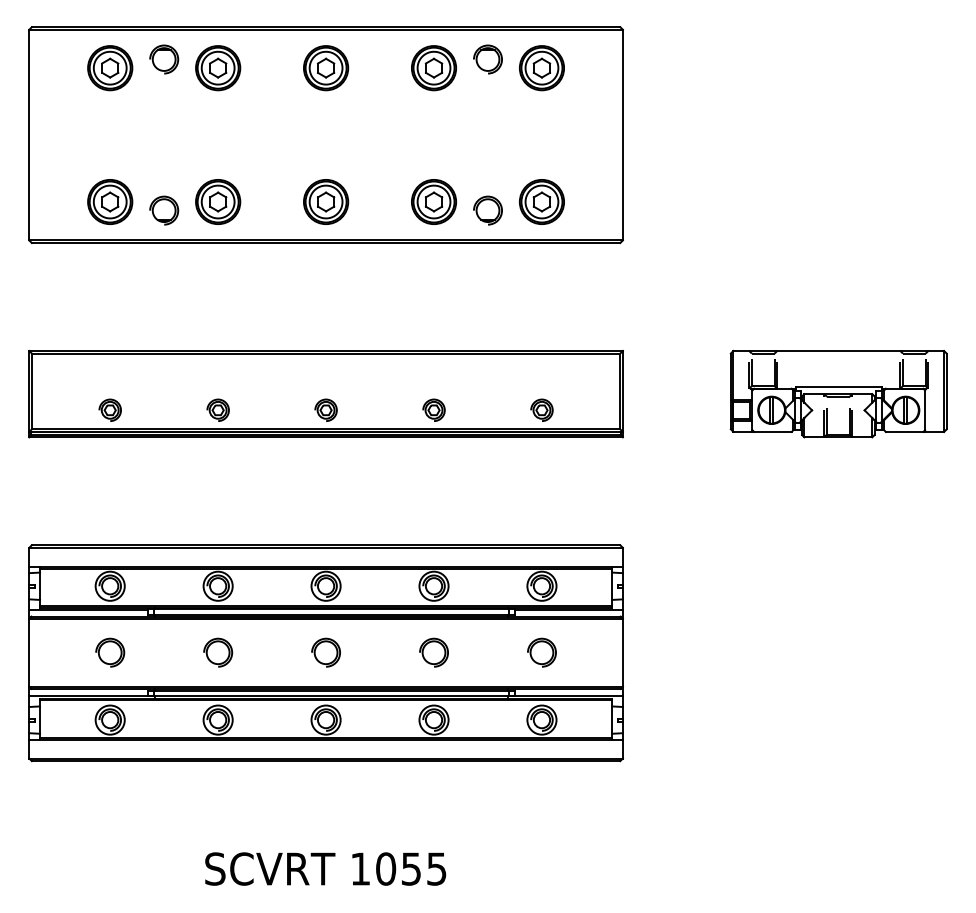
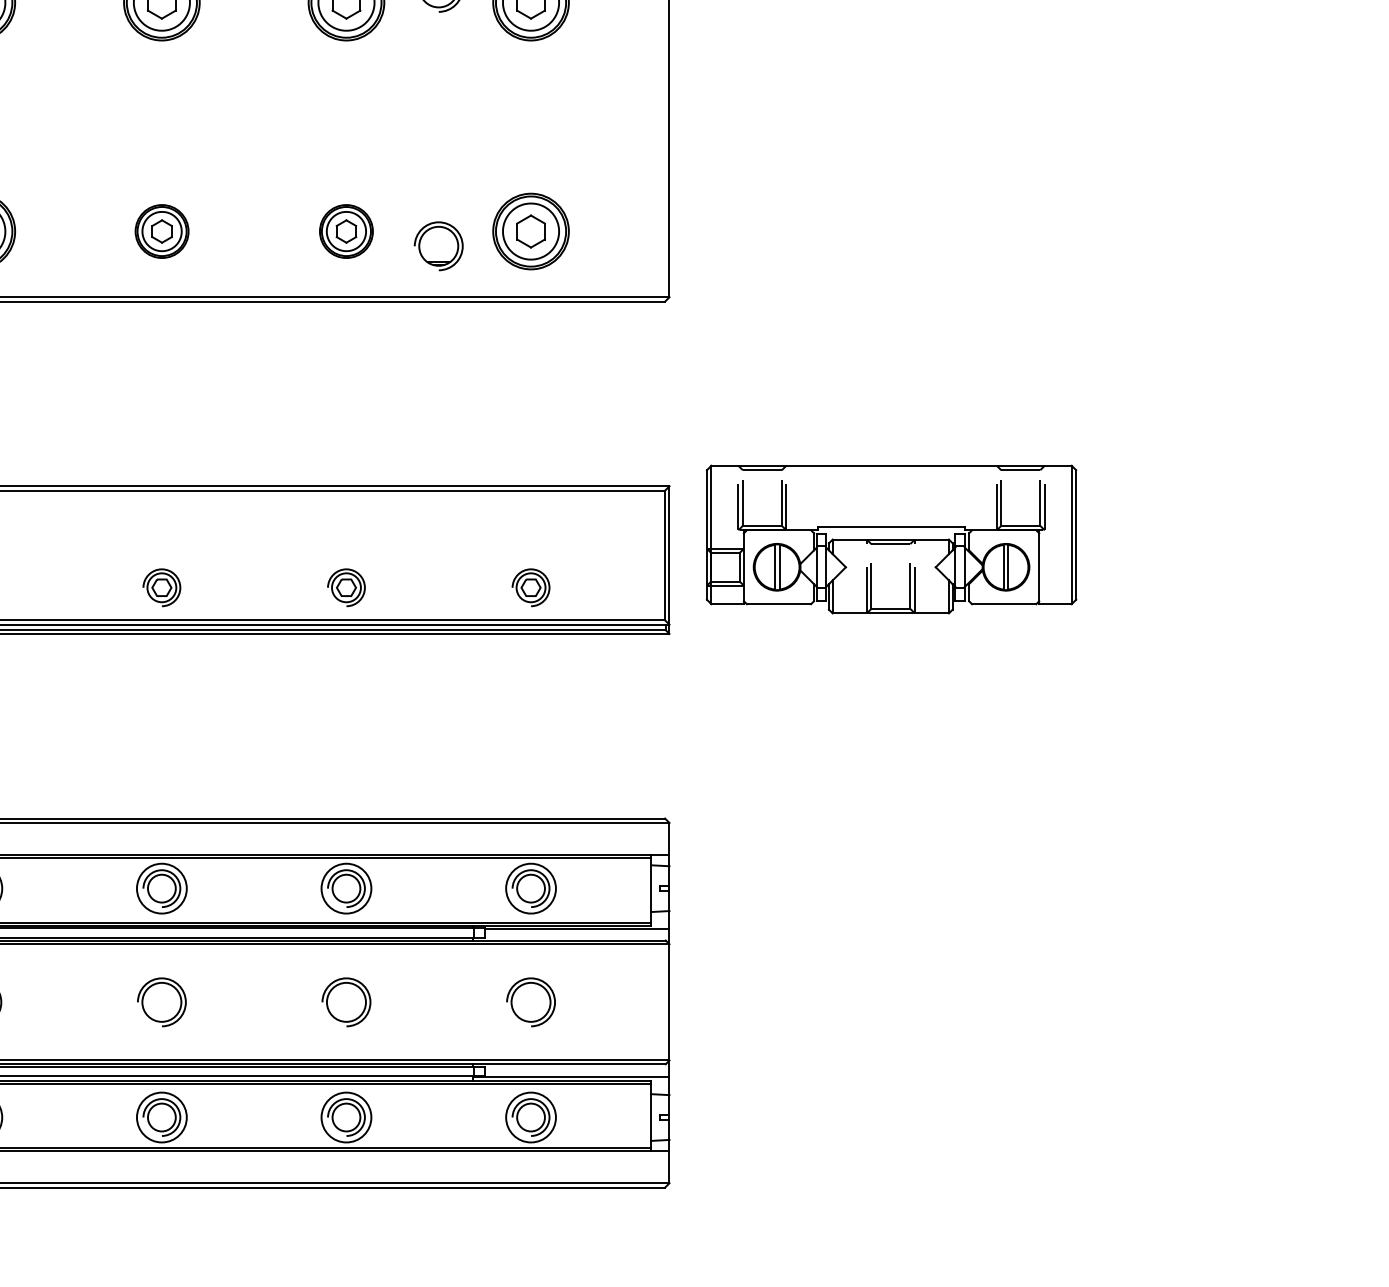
part: (326, 201) -> (162, 230), size x0.7
part: (433, 201) -> (345, 230), size x0.7
part: (838, 393) -> (891, 538), moved

